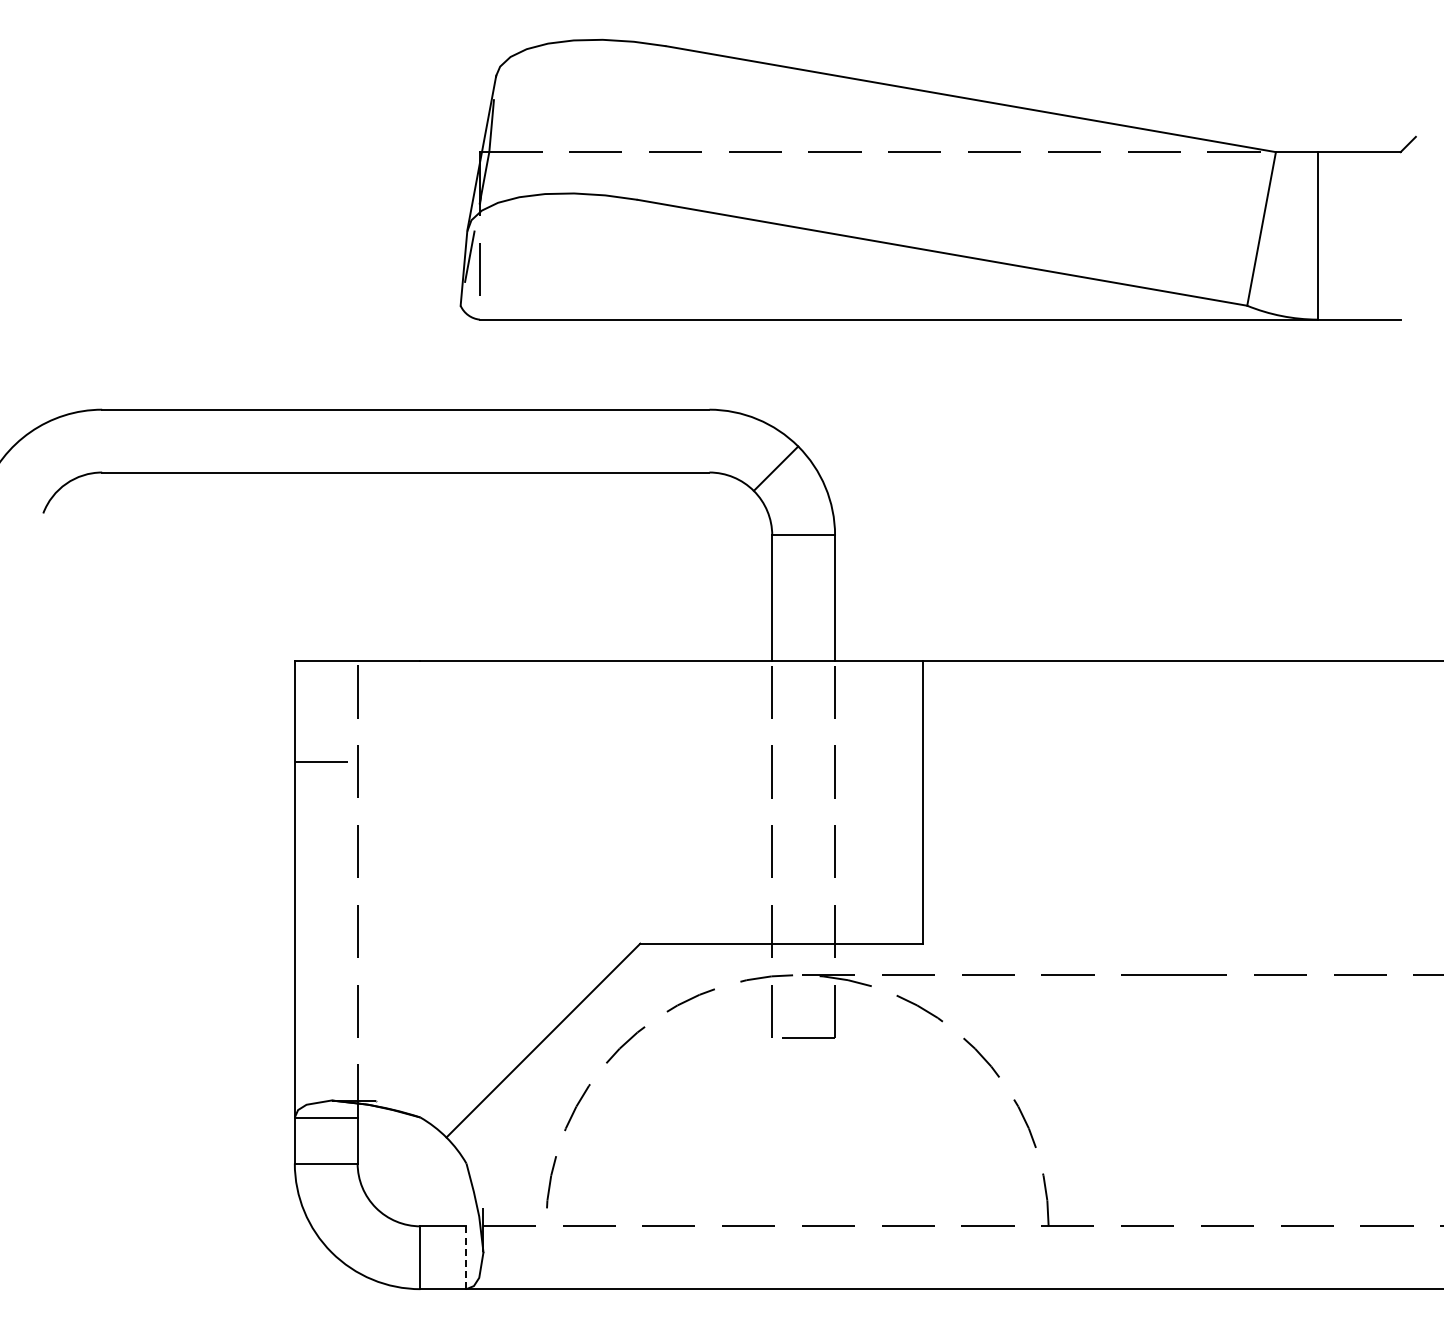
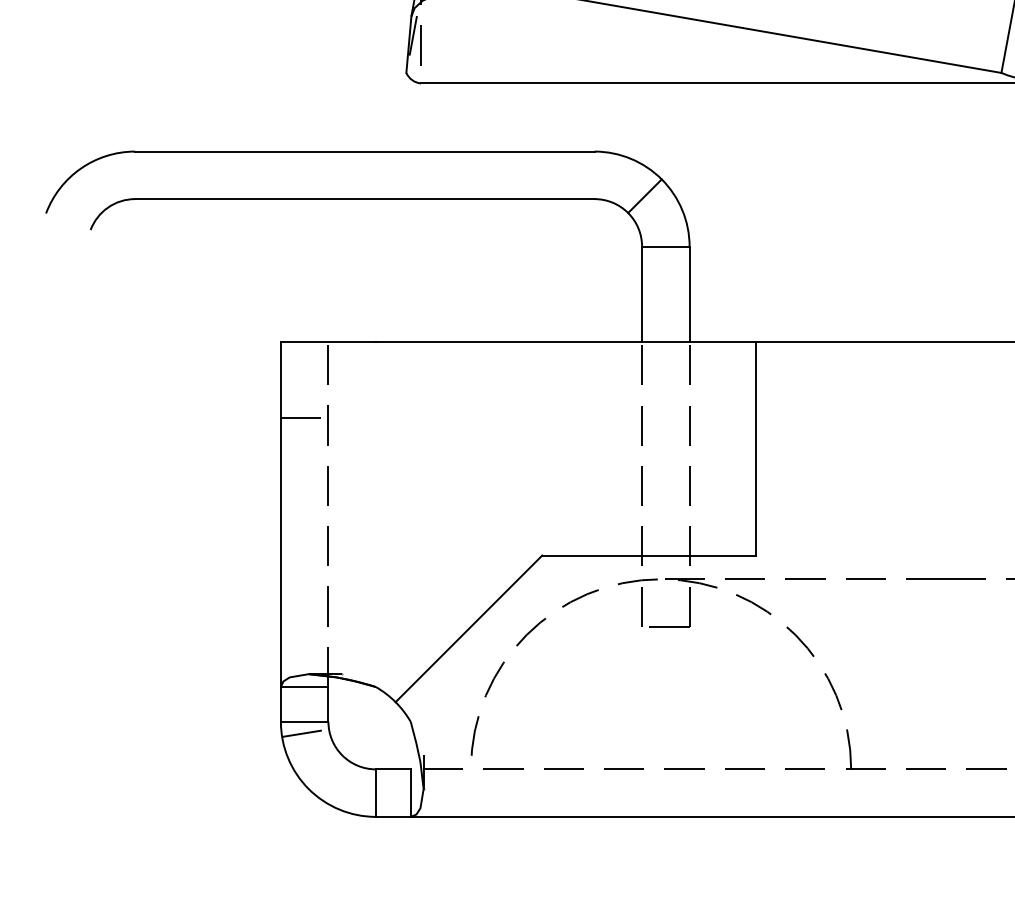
line: (327, 1178) -> (305, 733), added
line: (466, 1258) -> (410, 793), dashed -> solid

